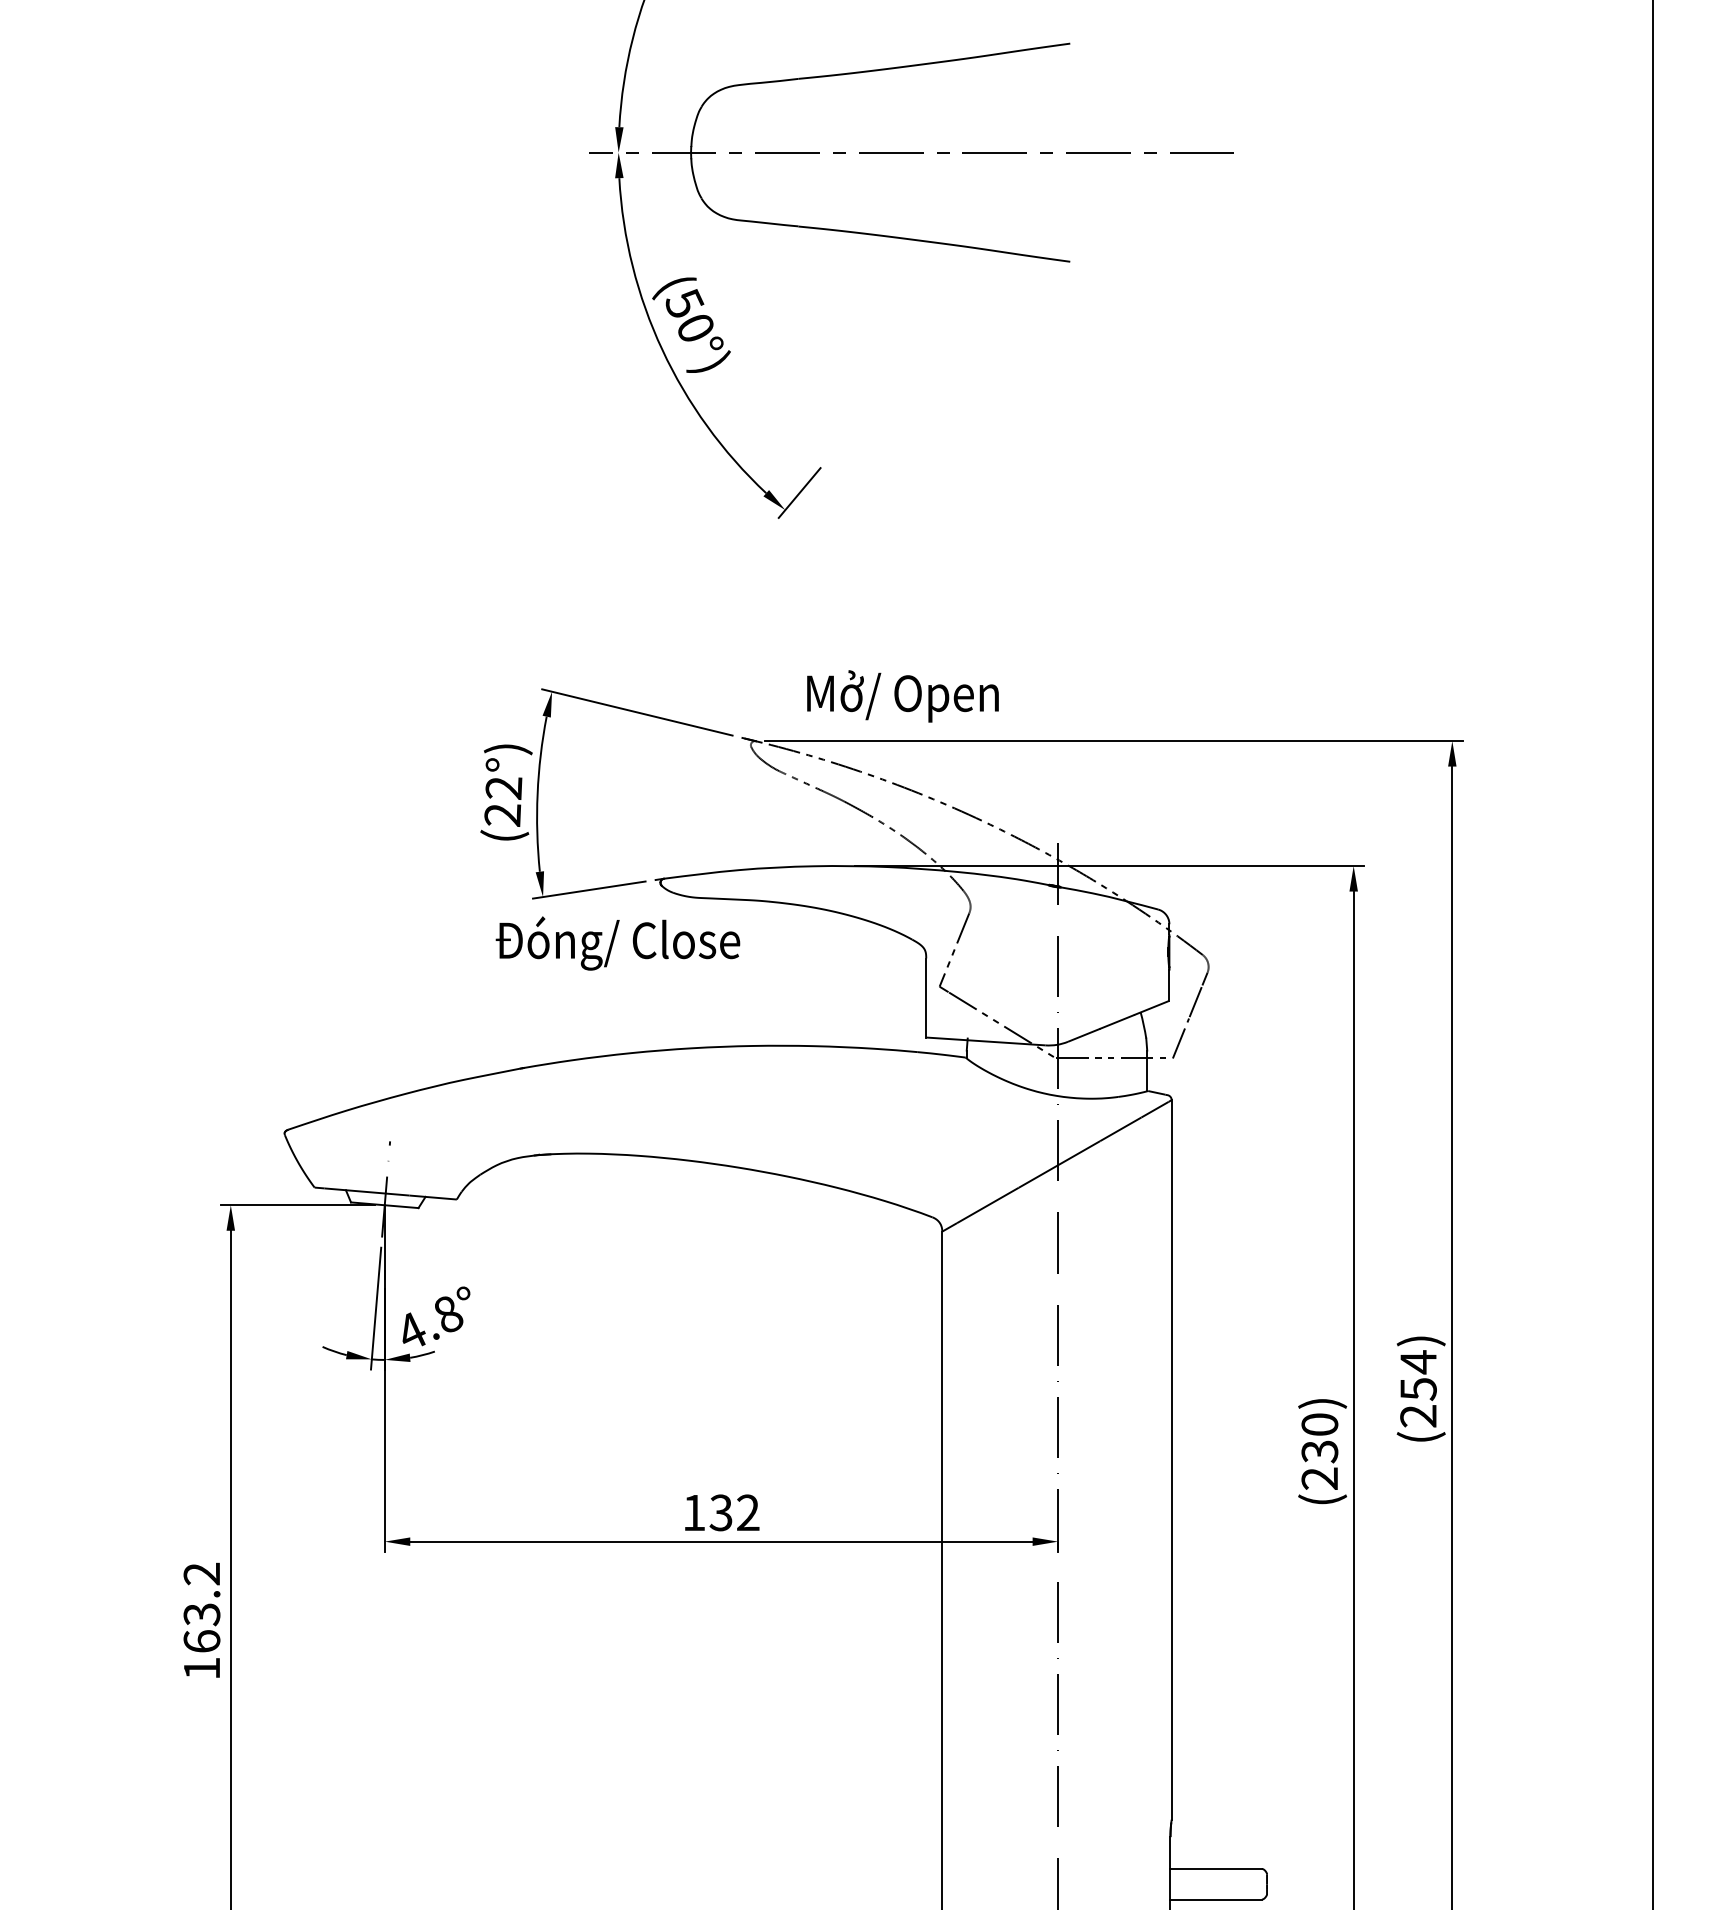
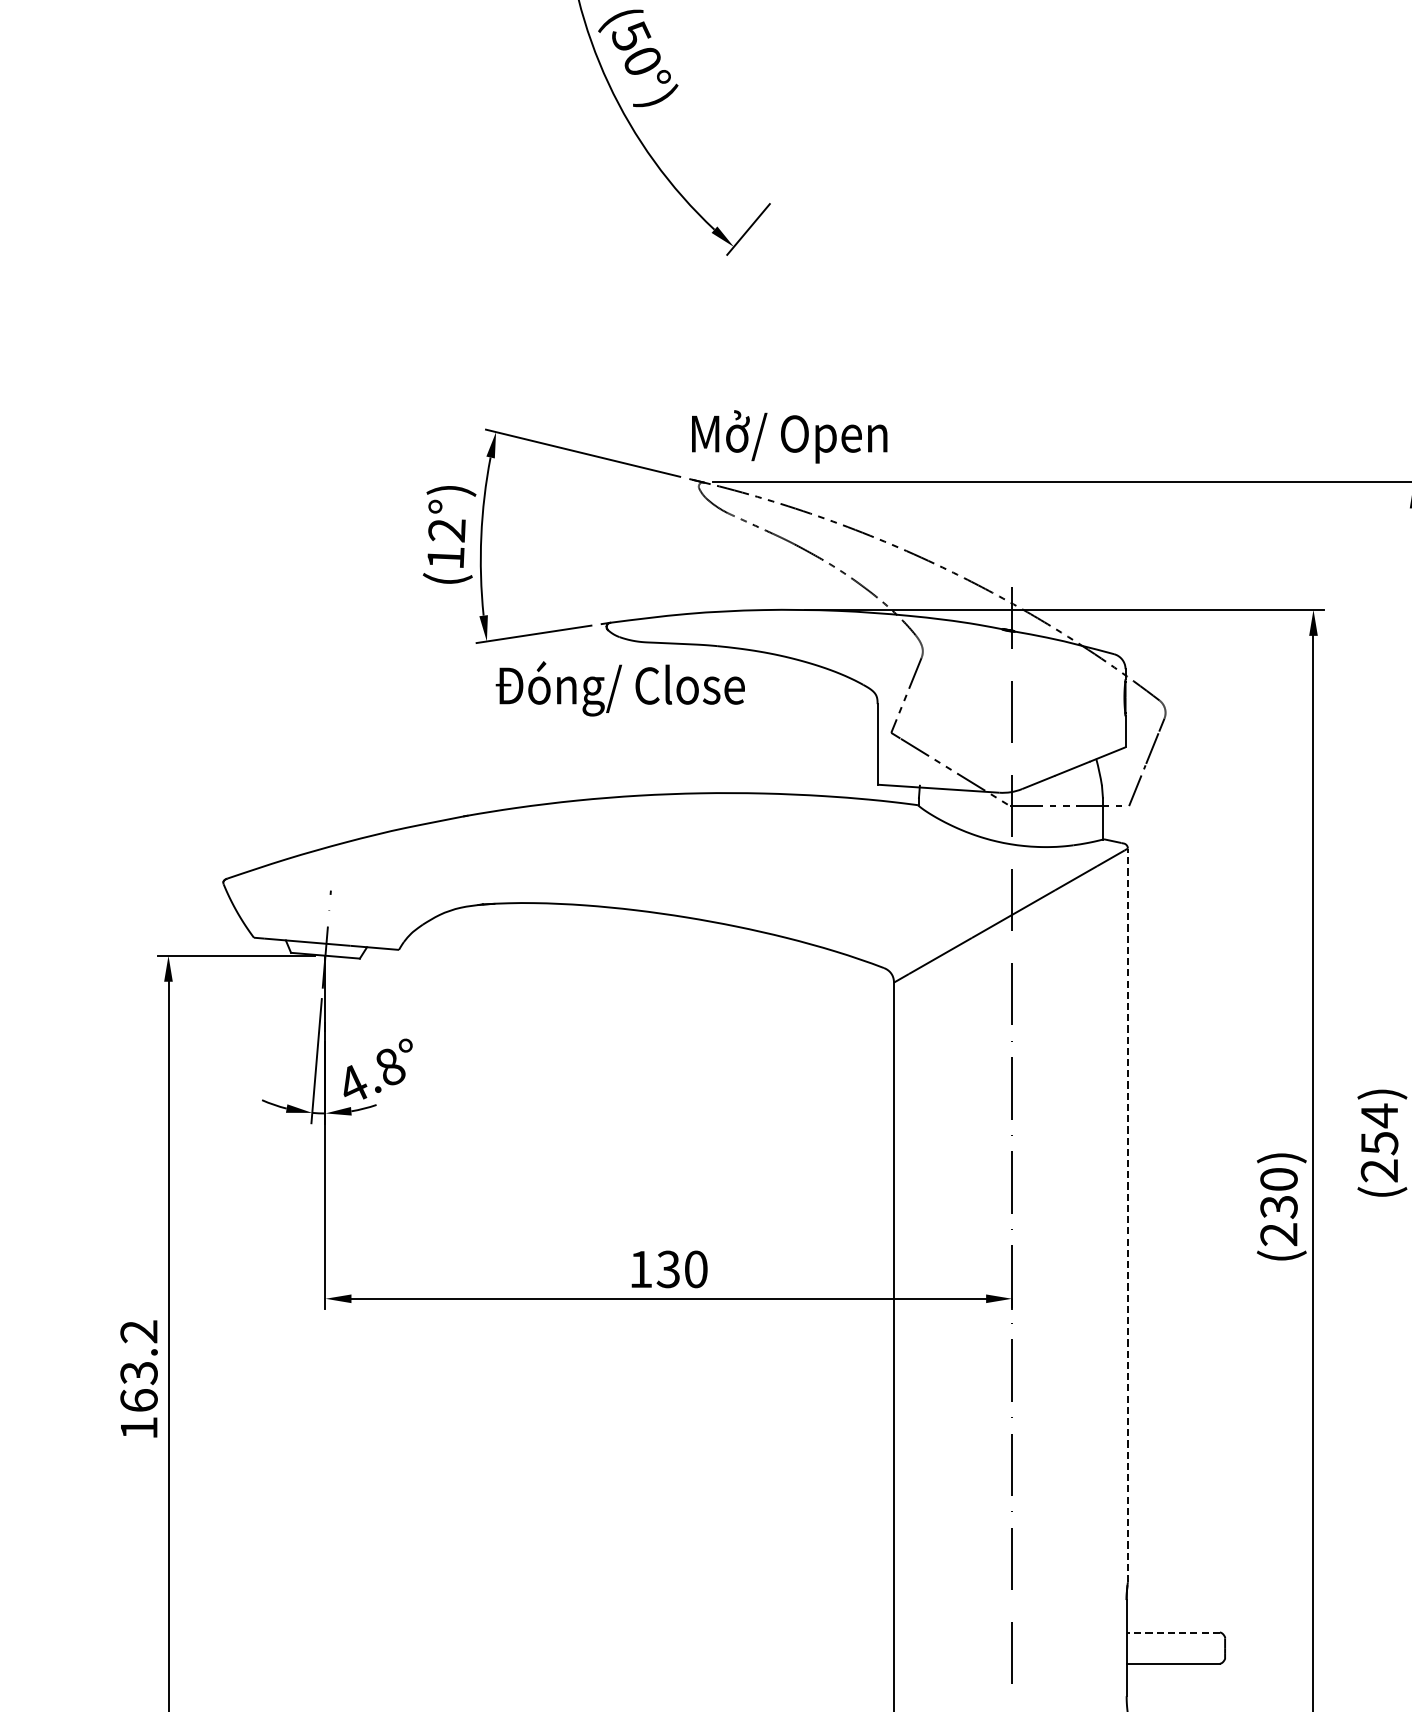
text: (902, 696) -> (789, 436), moved
text: (502, 815) -> (445, 558), (22°) -> (12°)
text: (617, 943) -> (619, 688), moved
line: (1171, 1459) -> (1127, 1214), solid -> dashed
text: (748, 1512) -> (696, 1269), 132 -> 130
line: (1216, 1868) -> (1173, 1632), solid -> dashed

